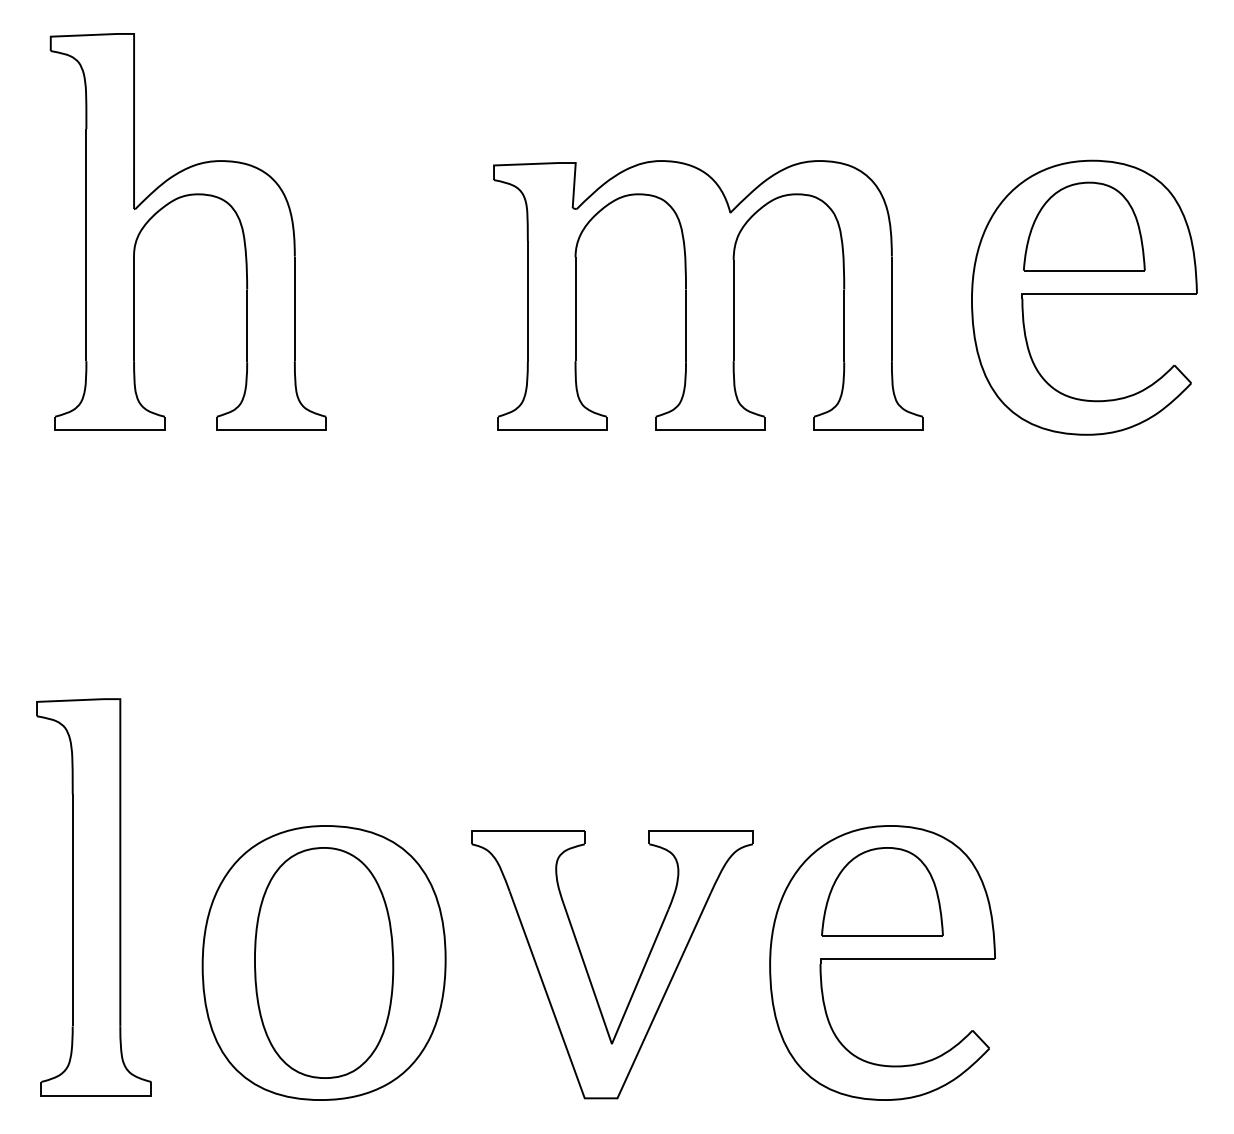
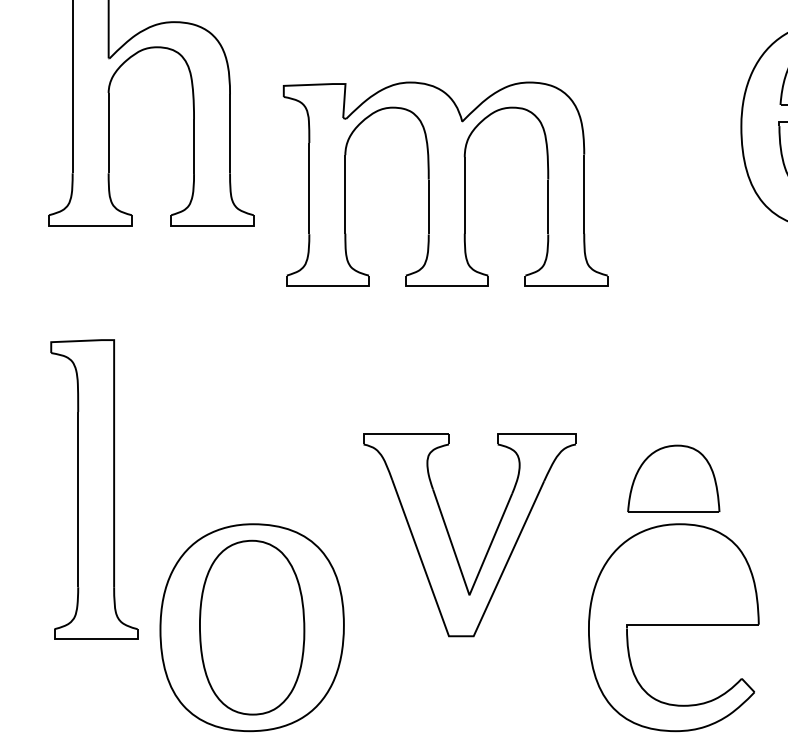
part: (708, 295) -> (445, 184), moved
part: (882, 891) -> (673, 478), moved
part: (93, 897) -> (93, 489), moved
part: (588, 972) -> (451, 541), moved

